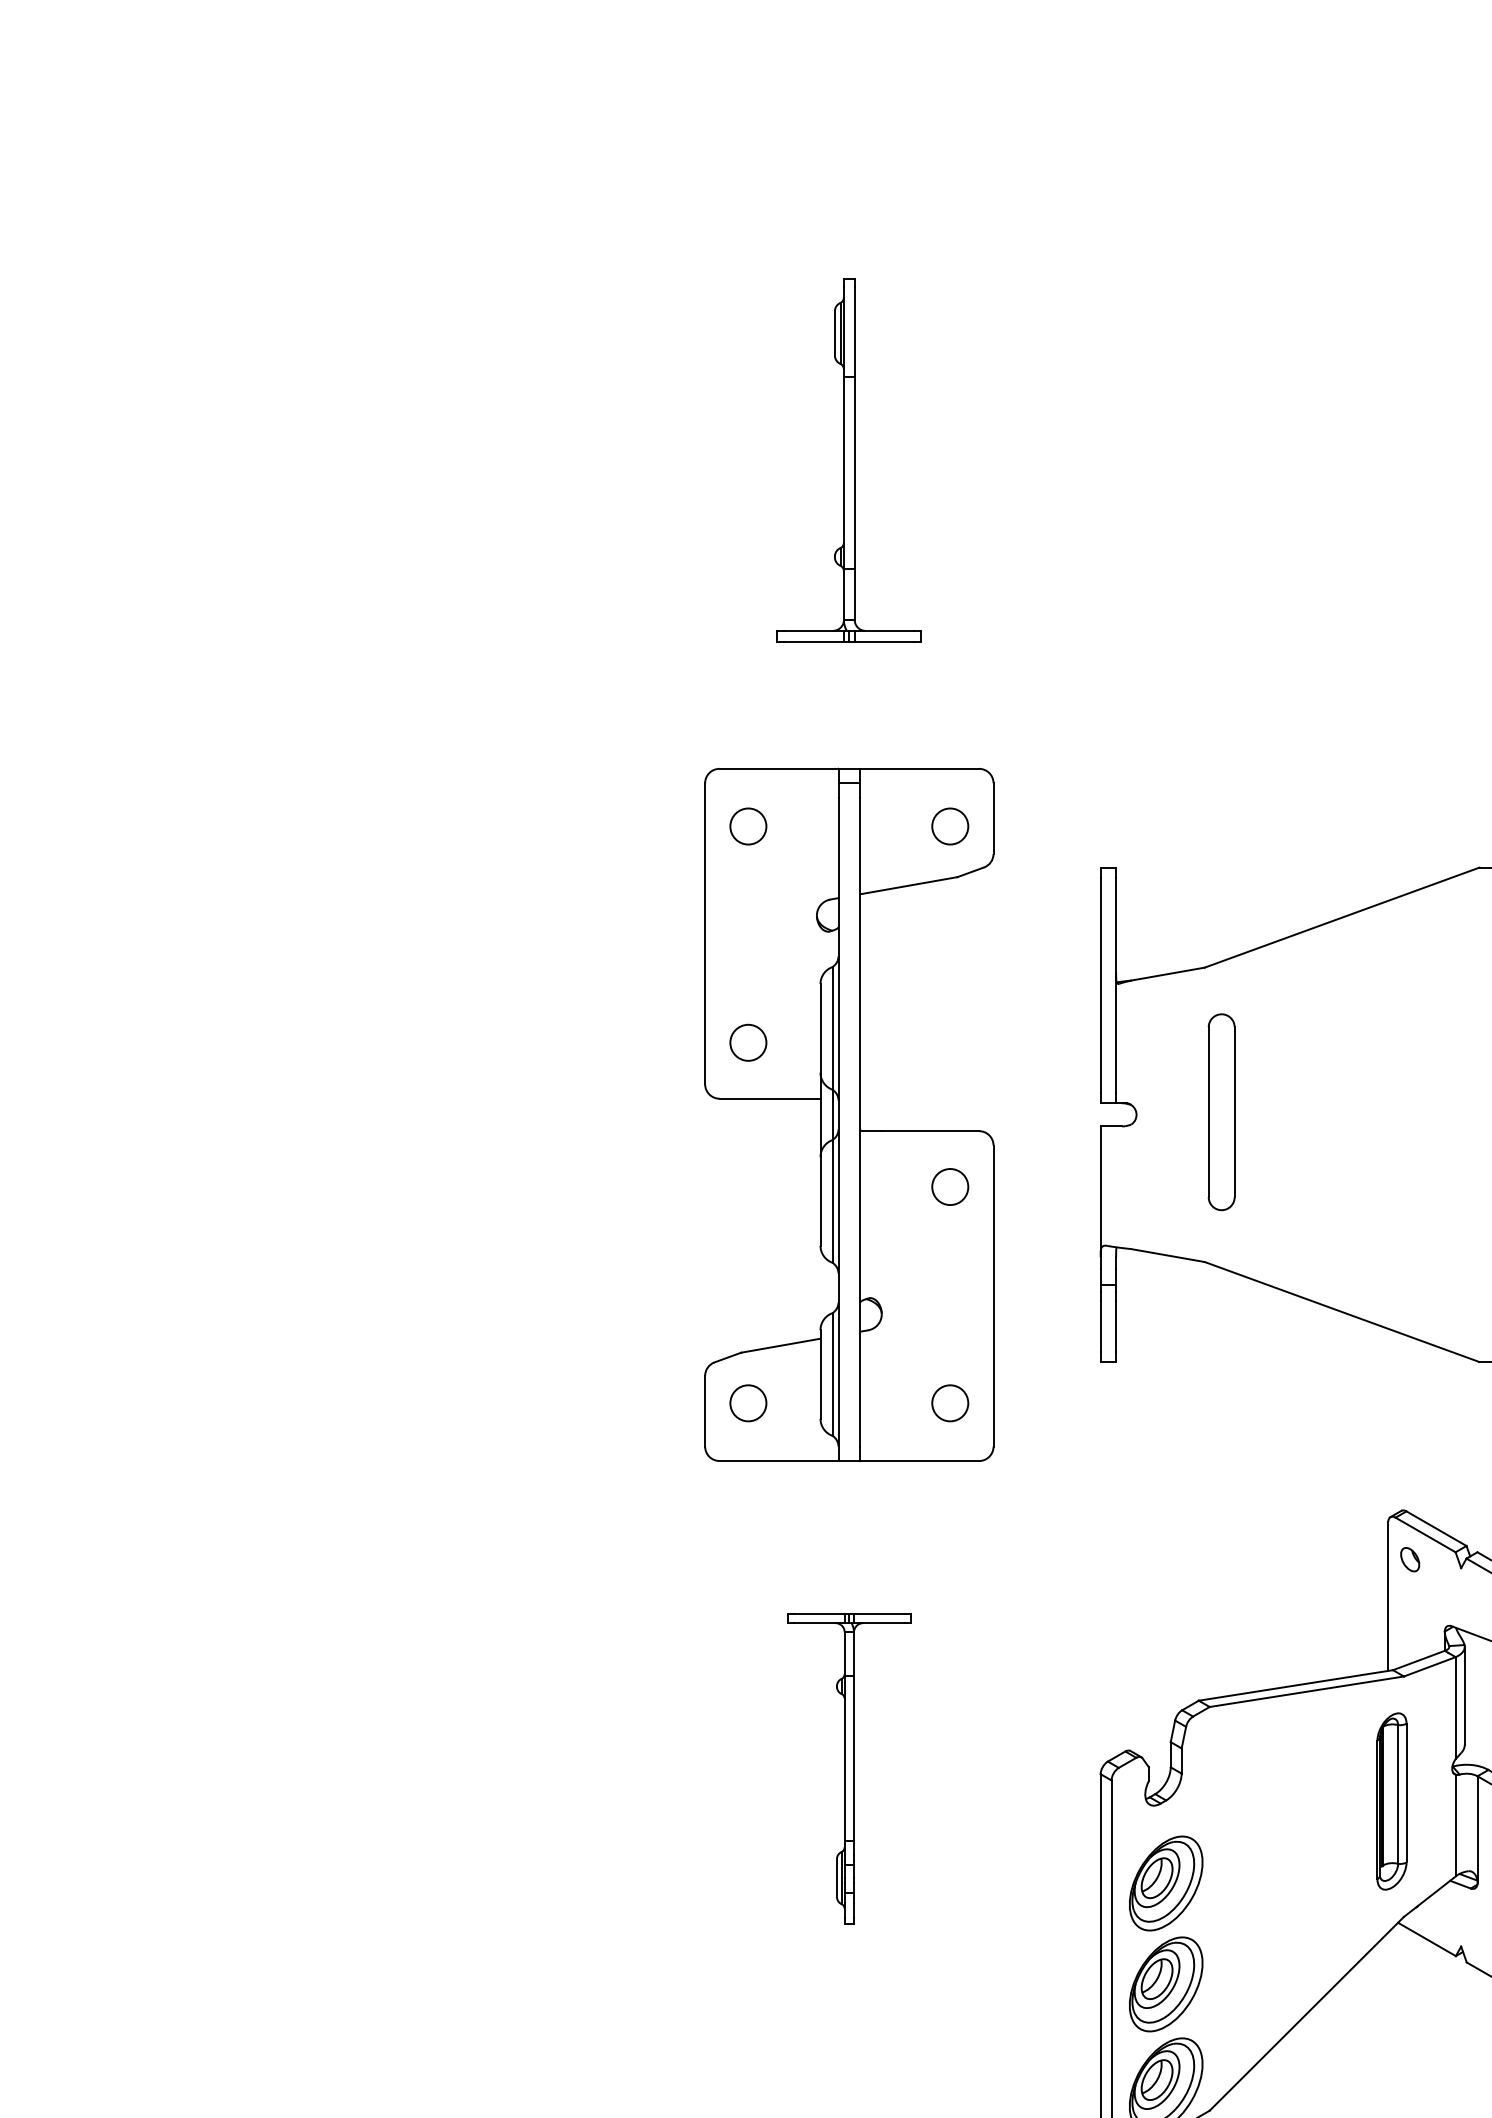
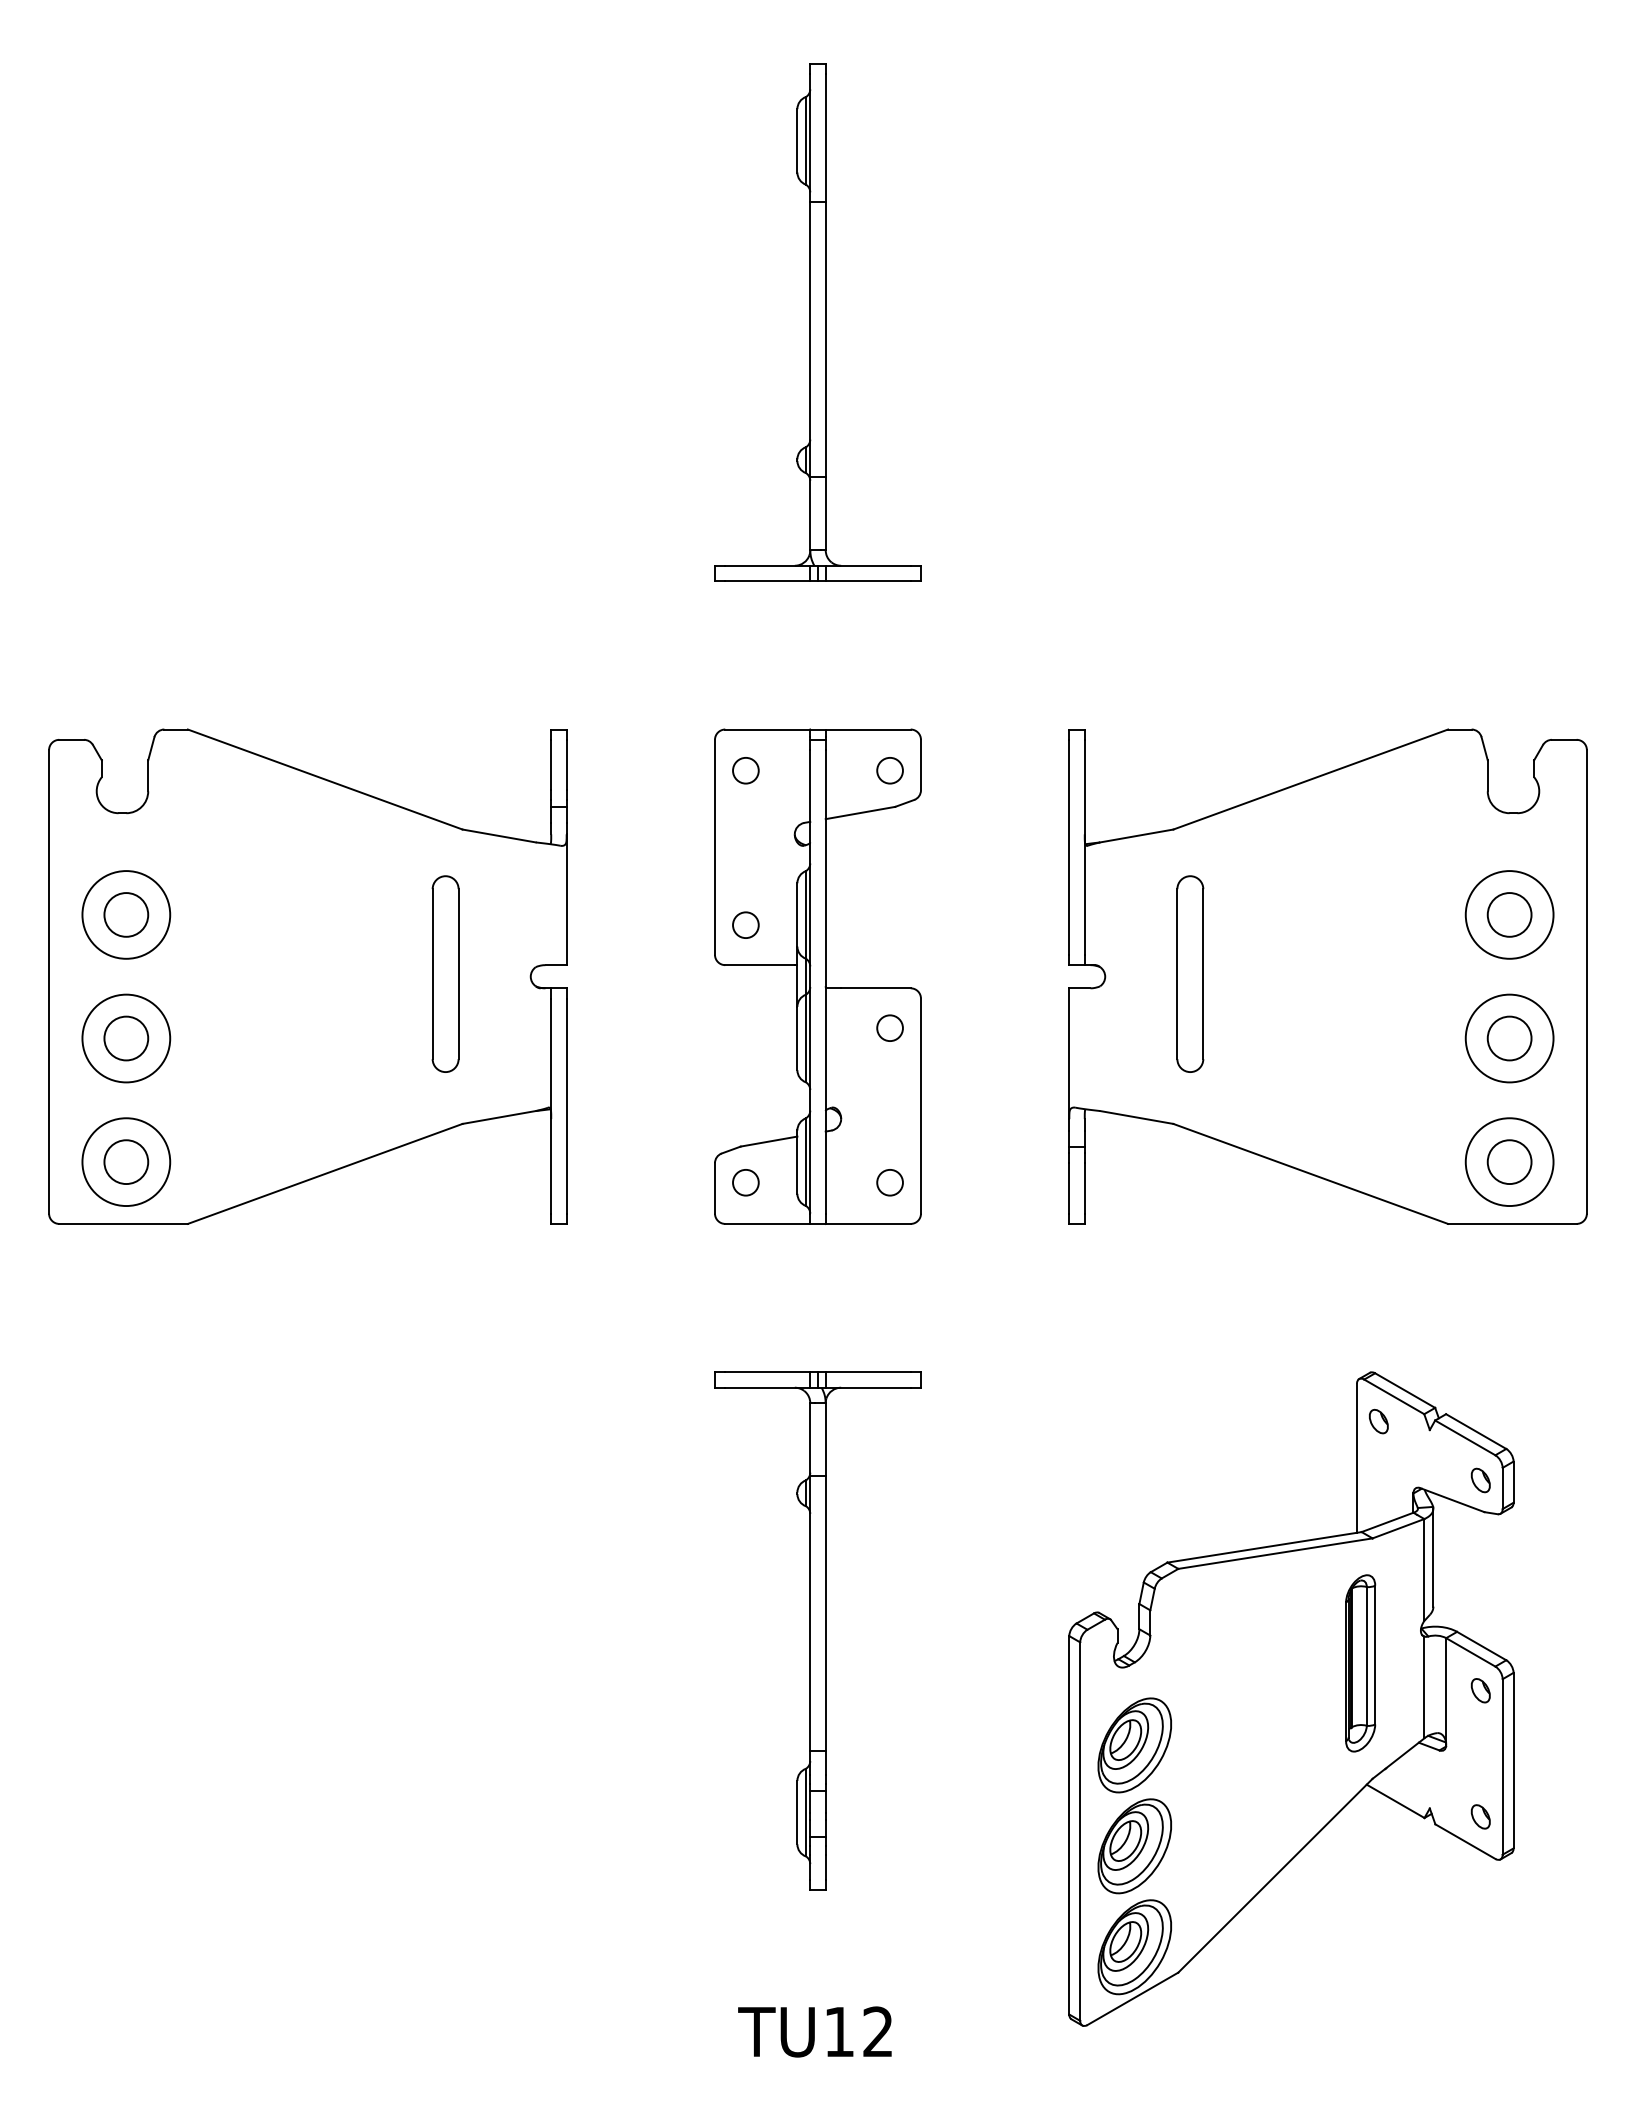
part: (848, 460) -> (817, 322), size x1.43
part: (338, 1114) -> (307, 976), added
part: (848, 1114) -> (817, 976), size x0.71
part: (848, 1768) -> (817, 1630), size x1.67

